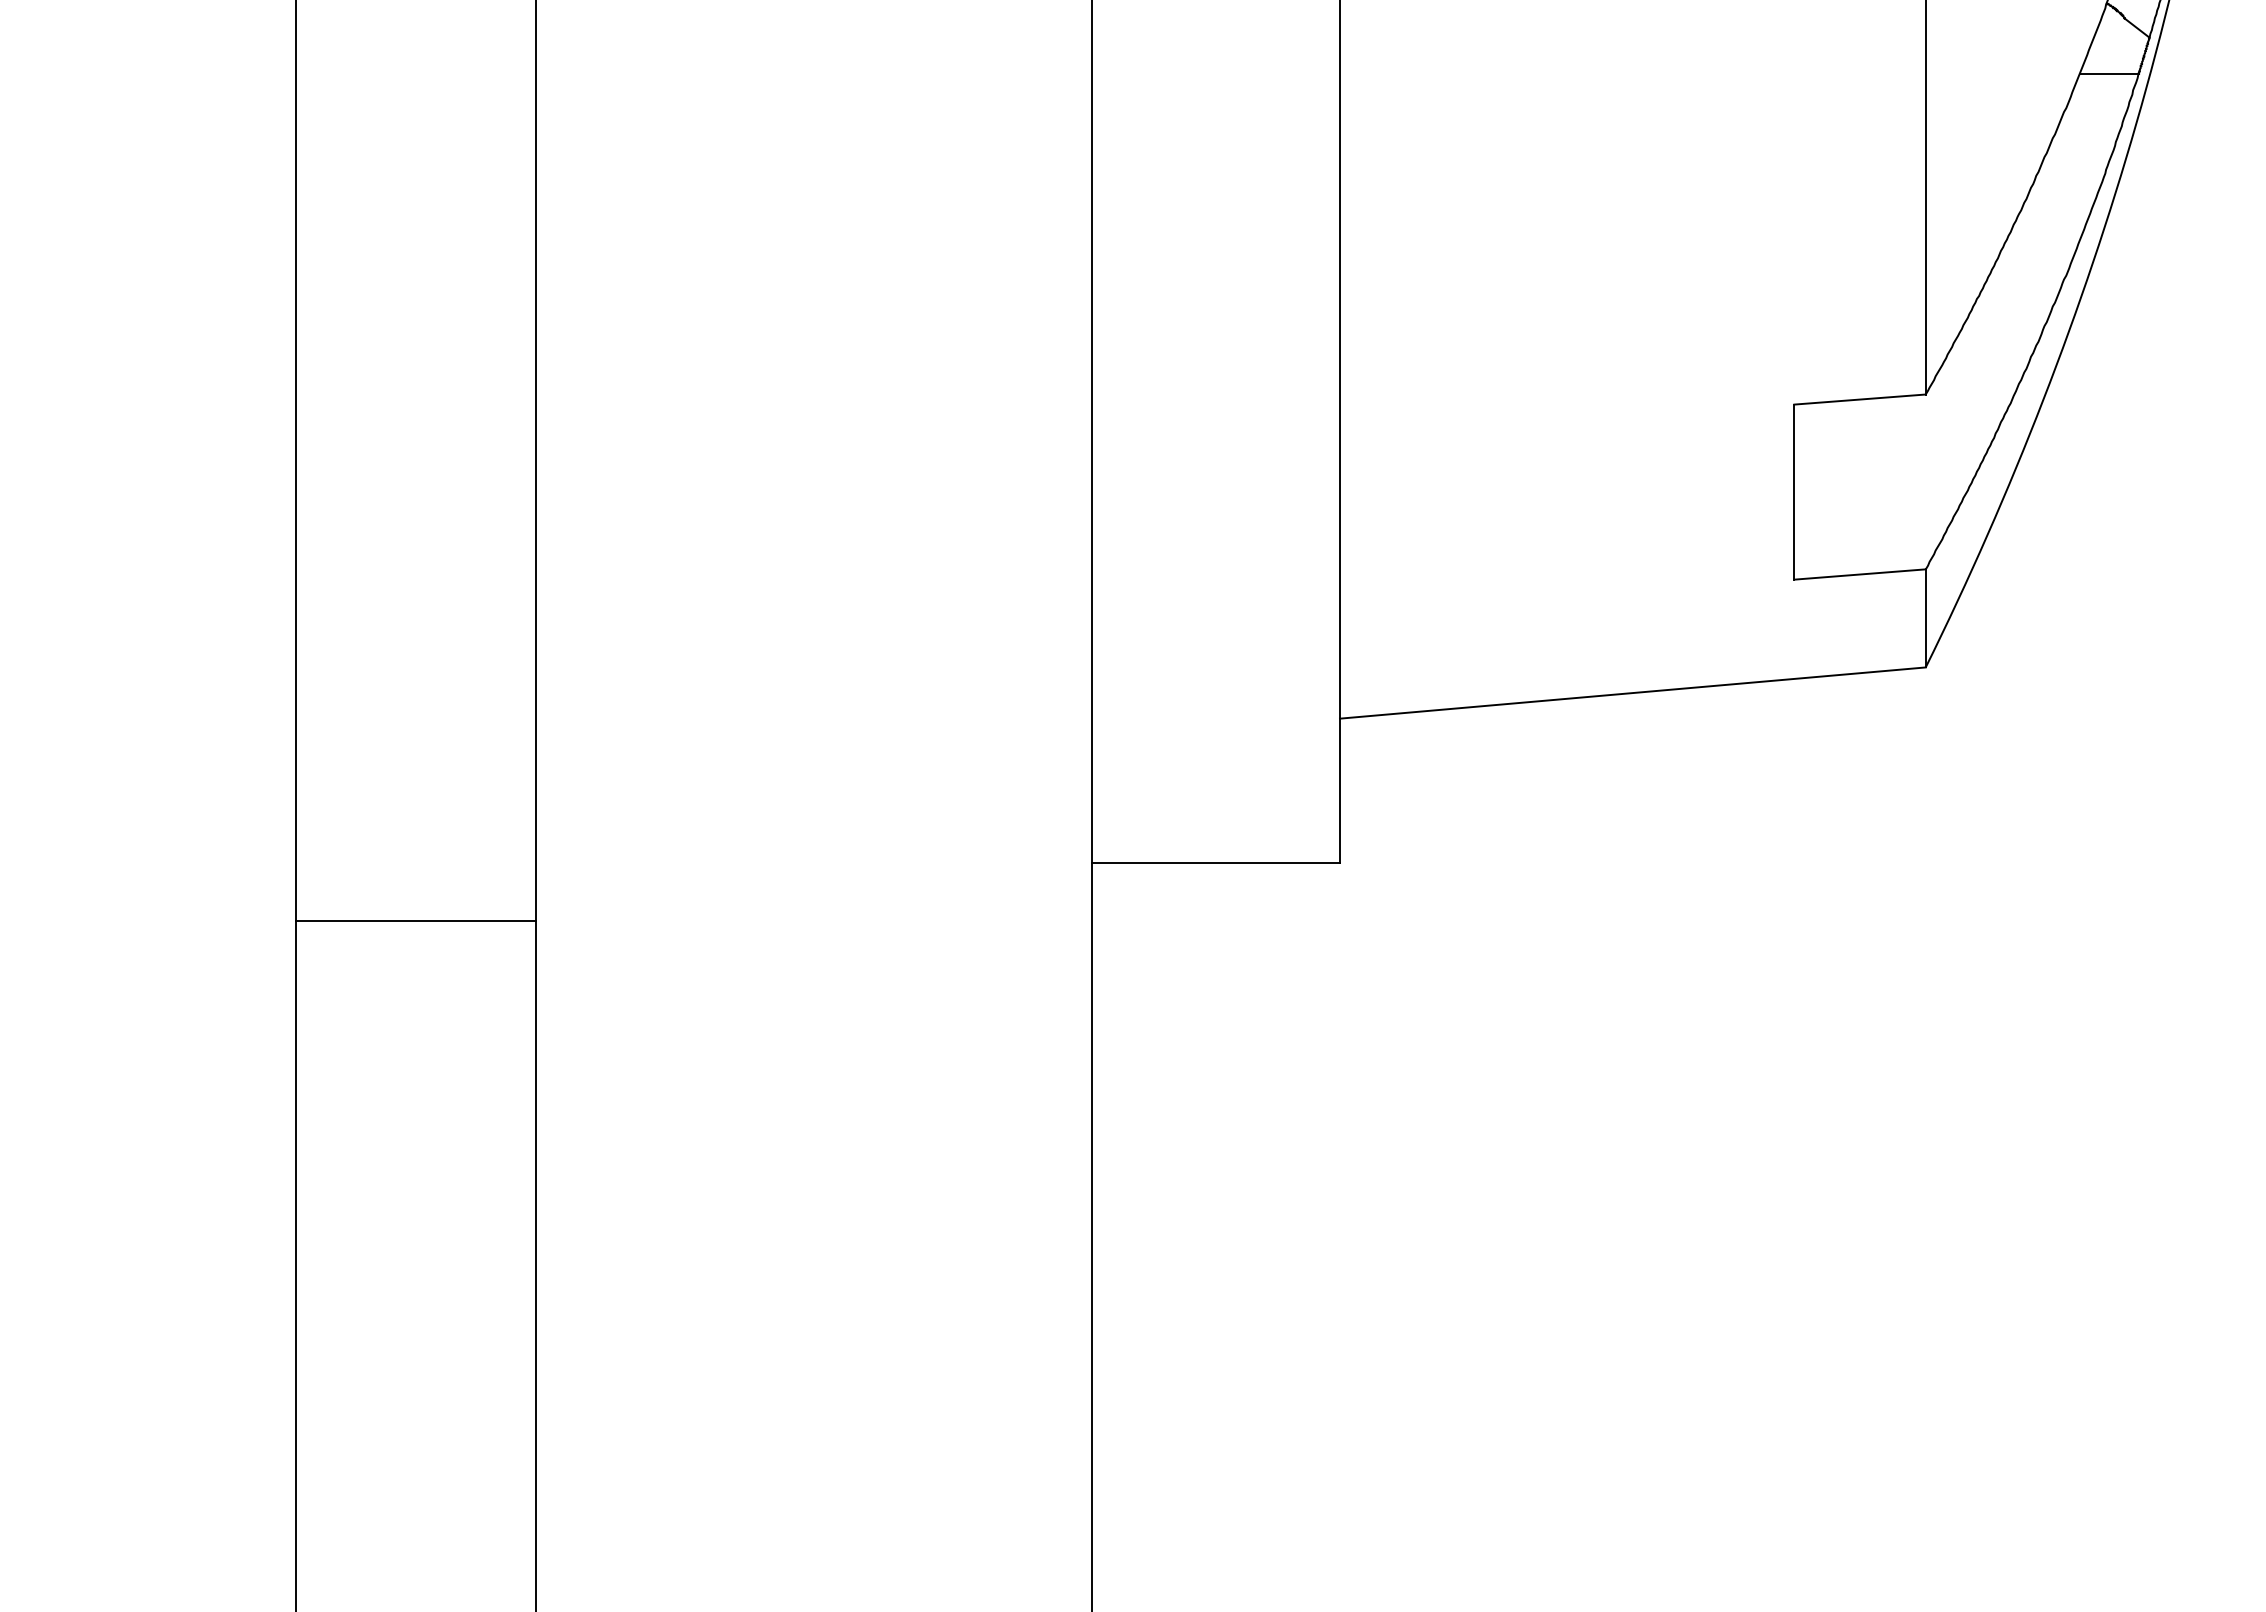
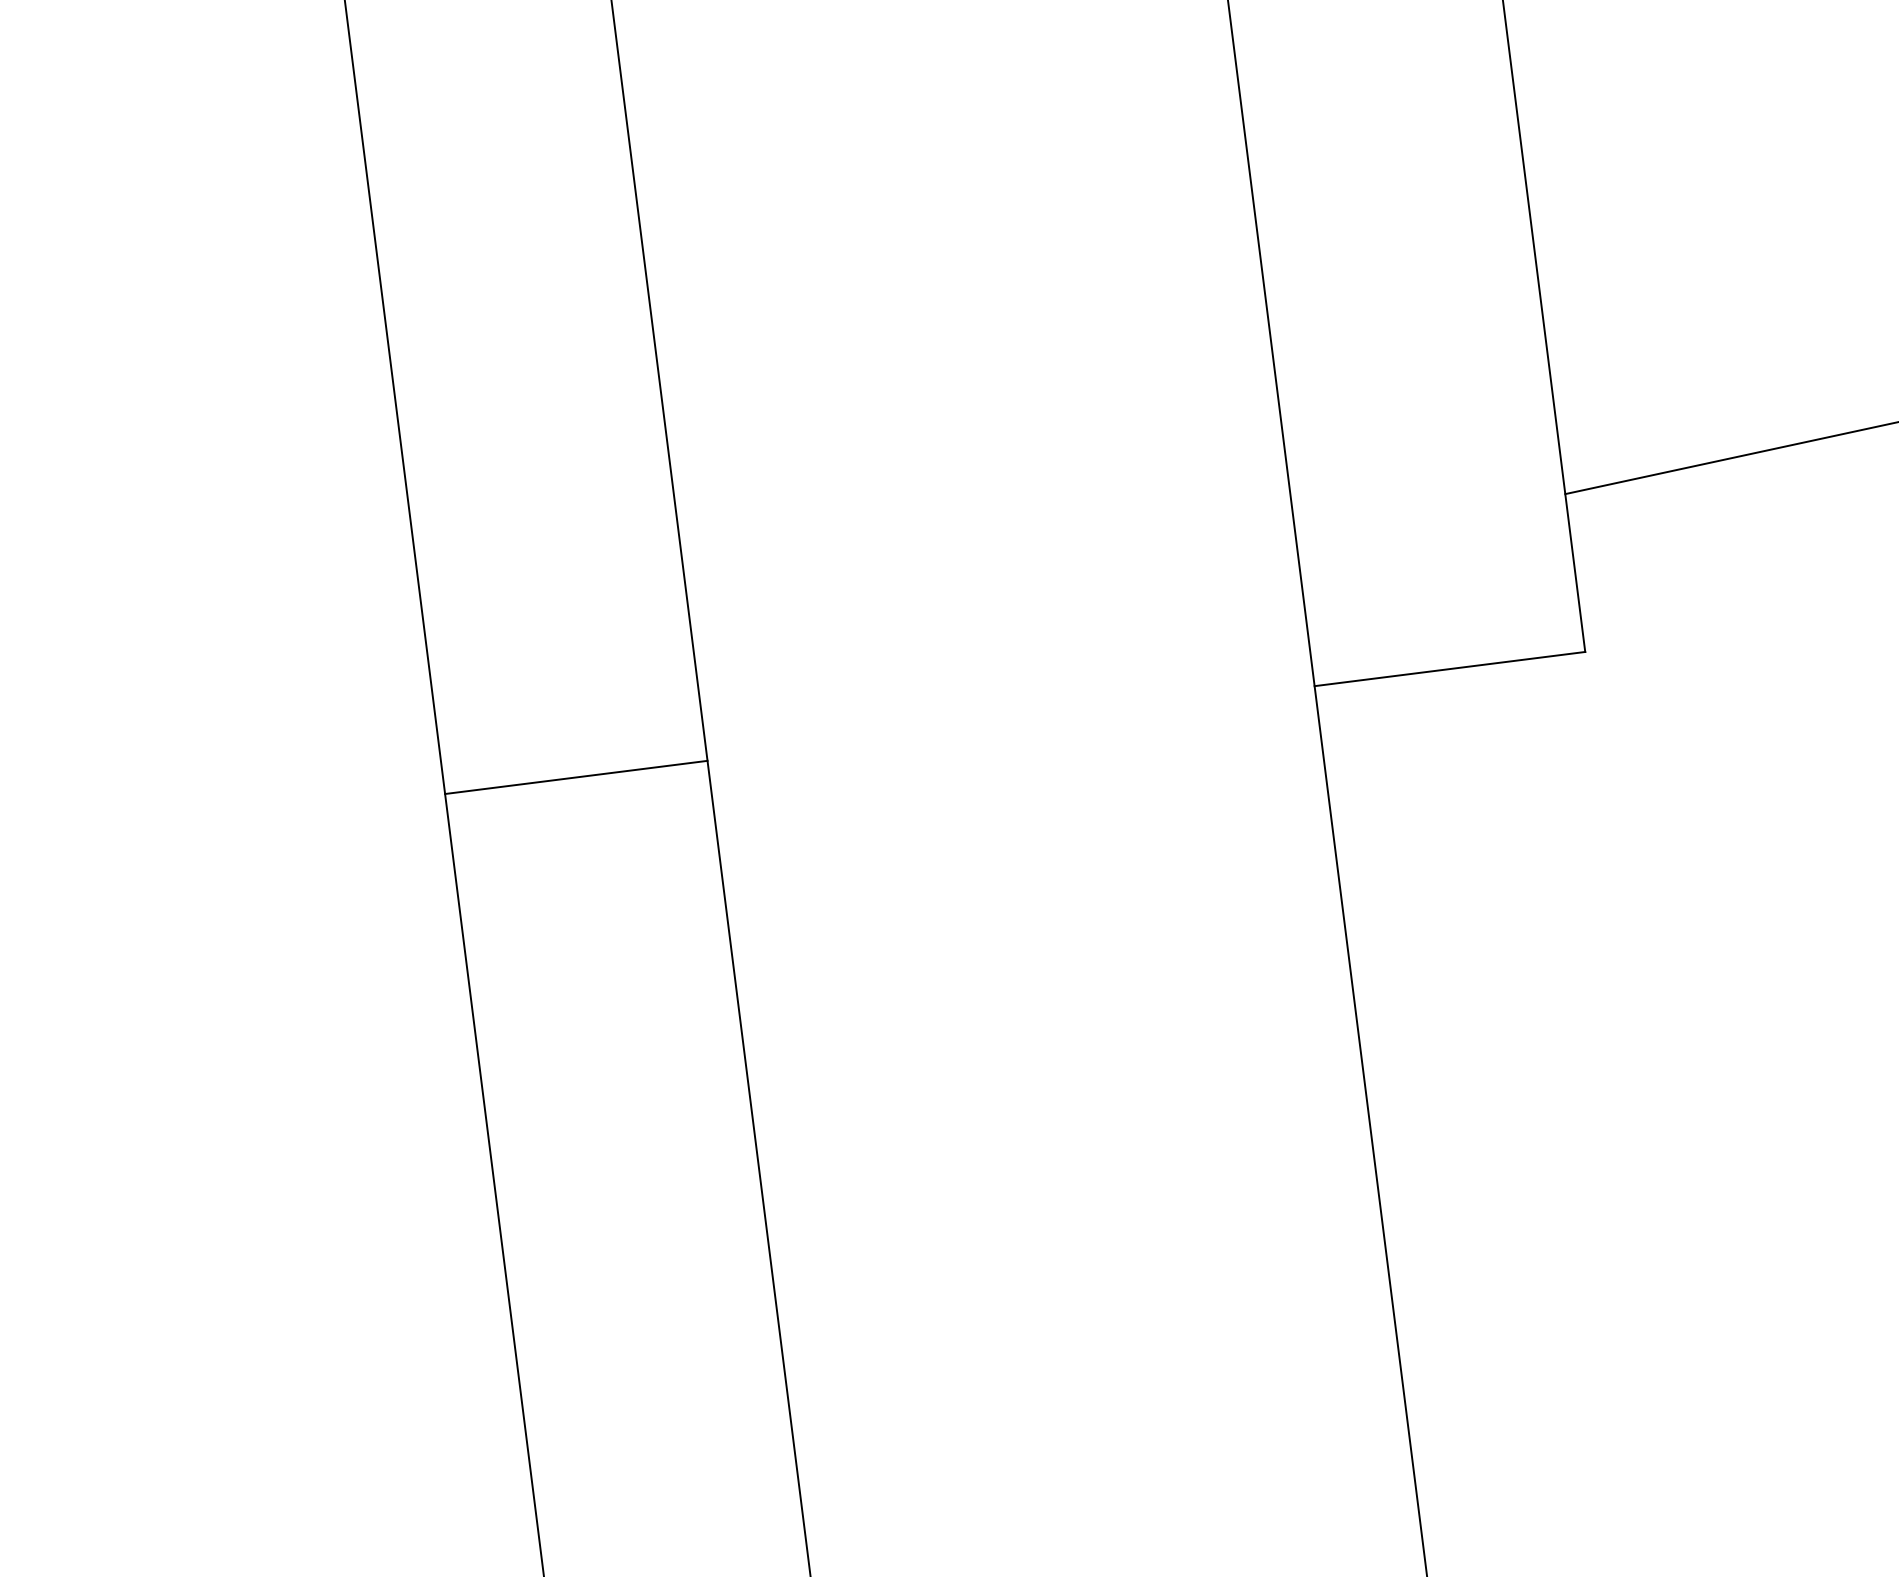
line: (416, 921) -> (576, 777), moved

